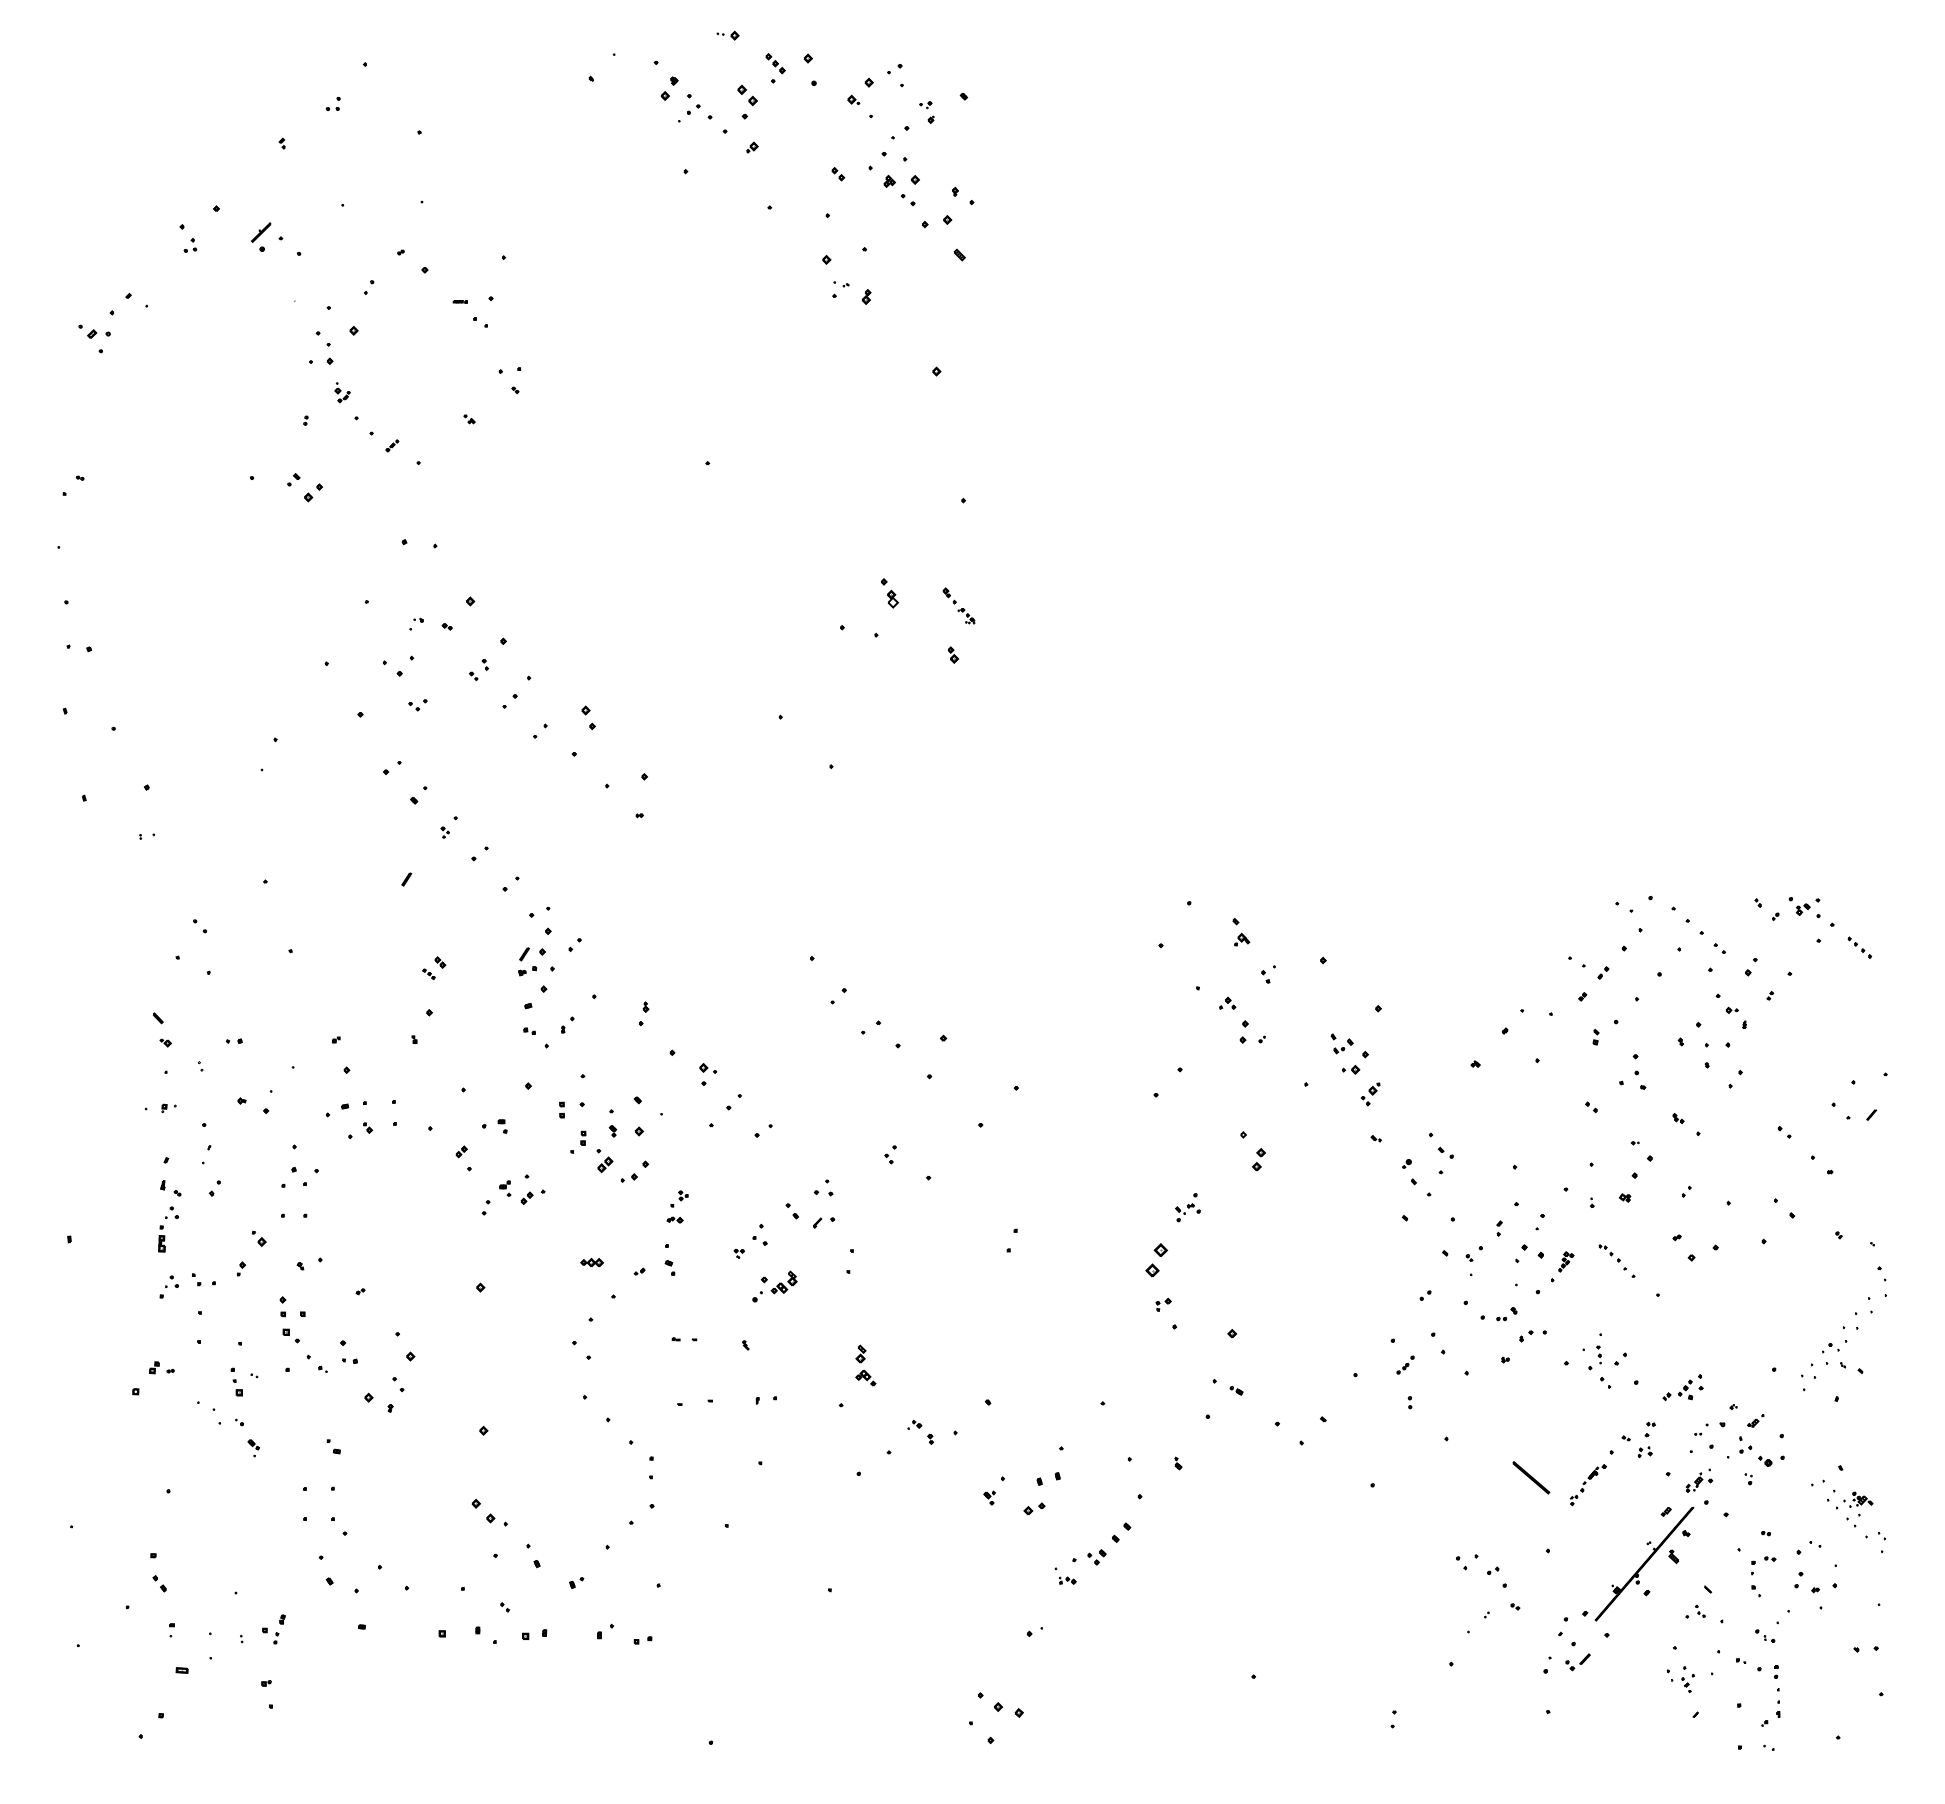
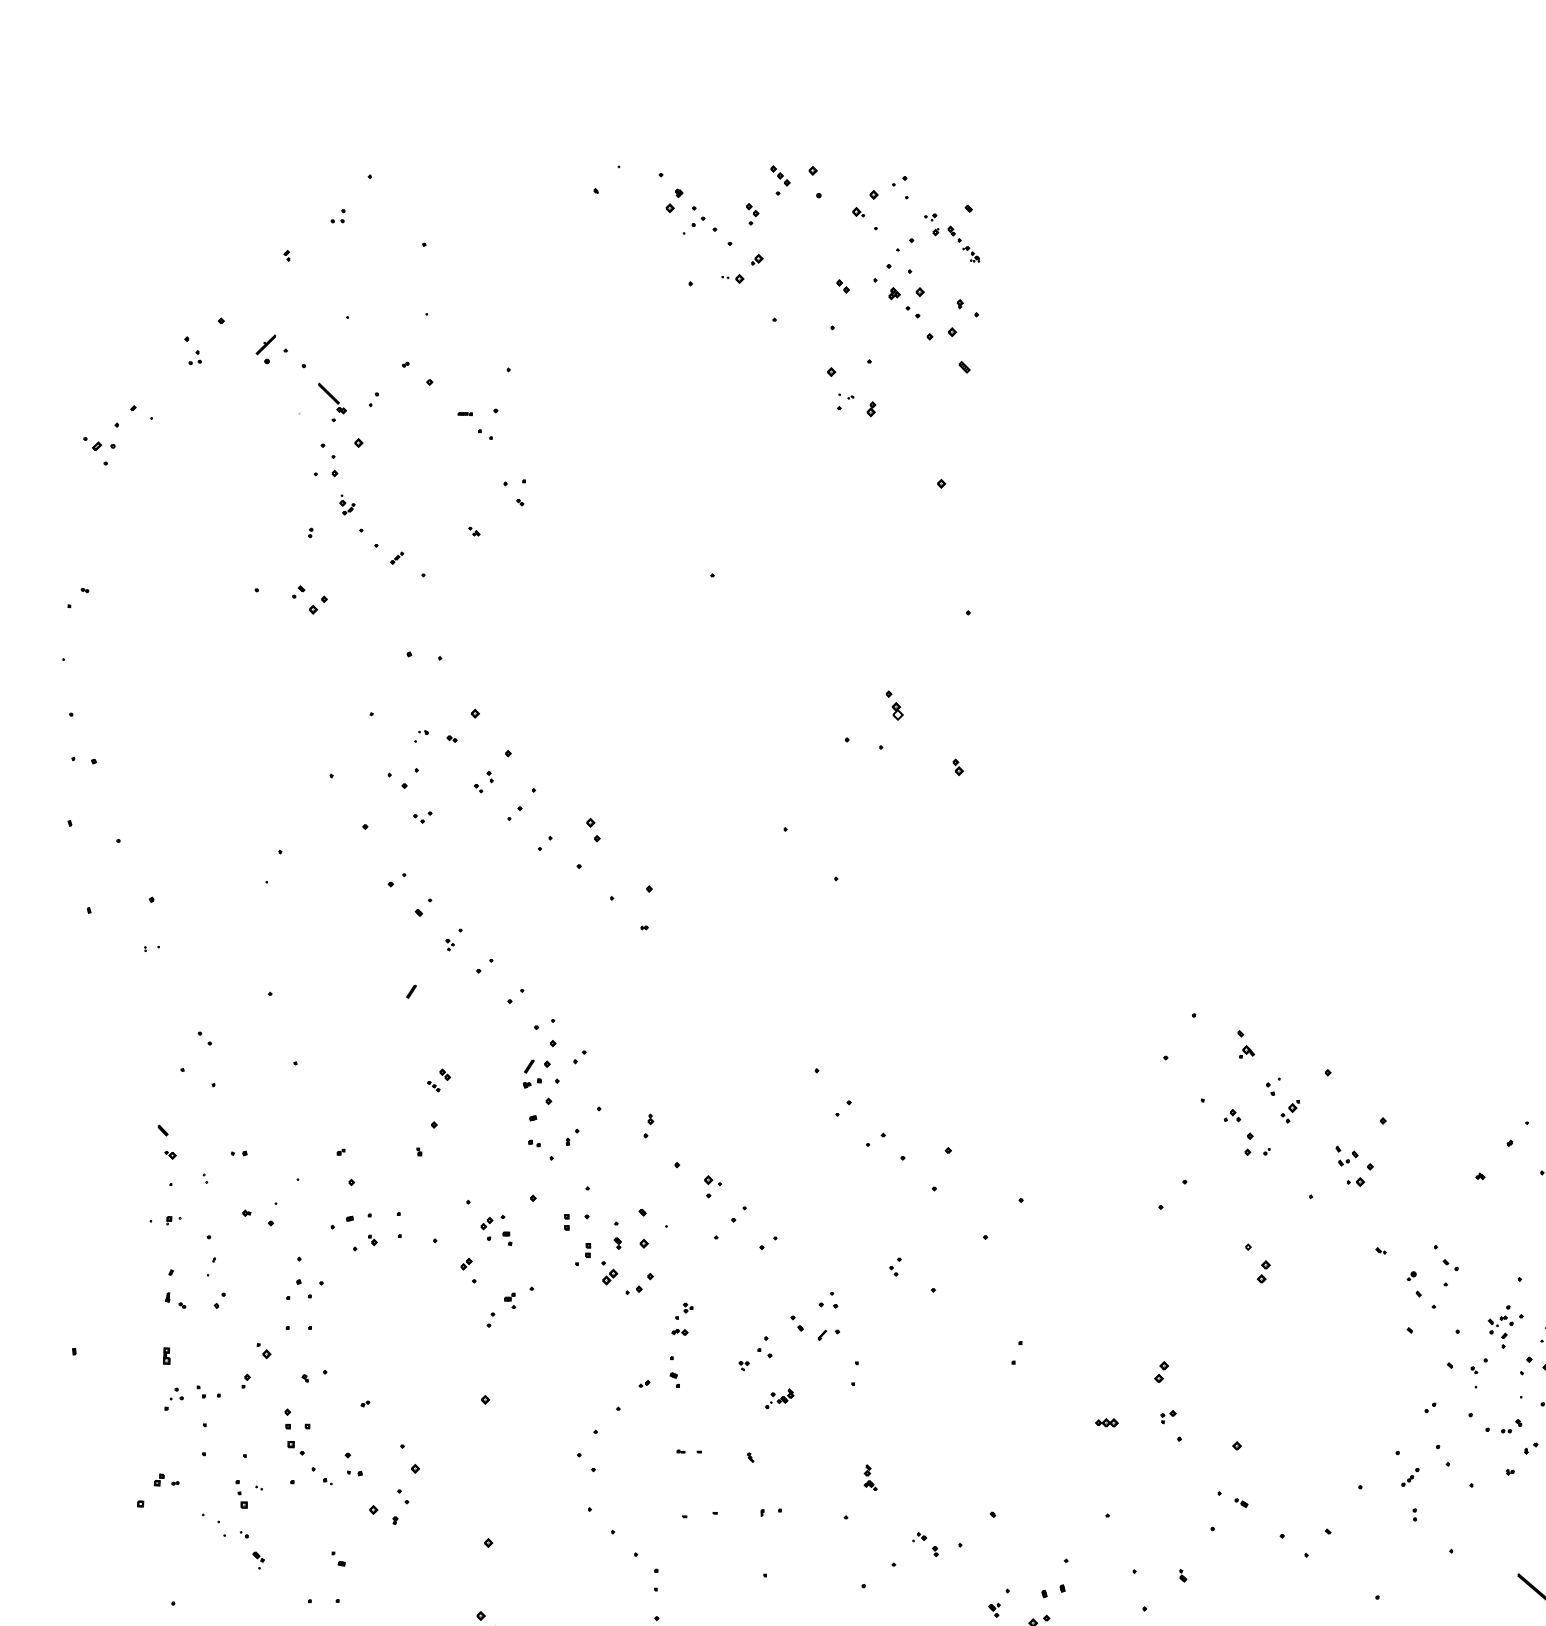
part: (727, 35) -> (732, 278), moved
part: (747, 101) -> (752, 213), size x0.62
part: (327, 286) -> (332, 398), added
part: (958, 605) -> (963, 243), moved
part: (1370, 1094) -> (1290, 1111), moved
part: (532, 1196) -> (492, 1221), moved
part: (1187, 1207) -> (1500, 1319), moved
part: (168, 1217) -> (173, 1329), removed
part: (1156, 1259) -> (1161, 1371), size x0.62
part: (591, 1262) -> (1106, 1422), moved
part: (774, 1286) -> (779, 1398), size x0.62
part: (865, 1365) -> (870, 1477), size x0.62

